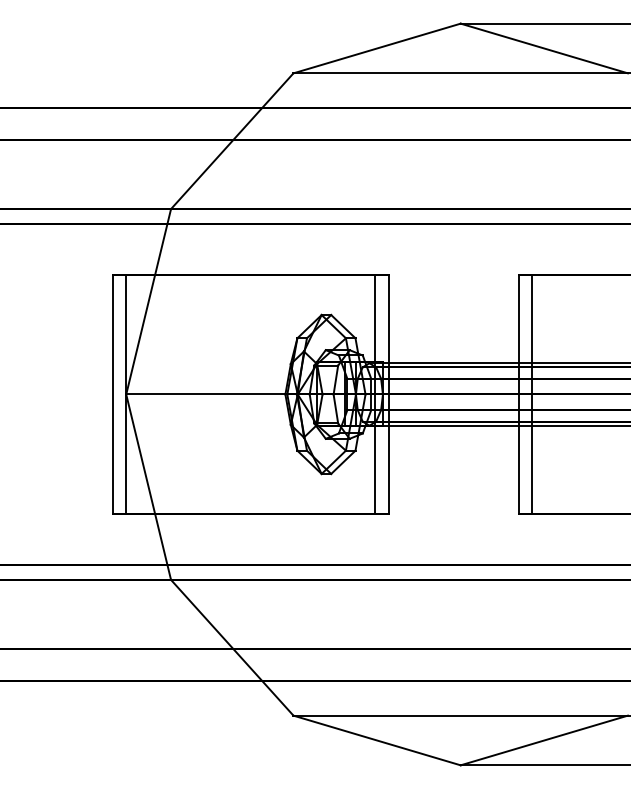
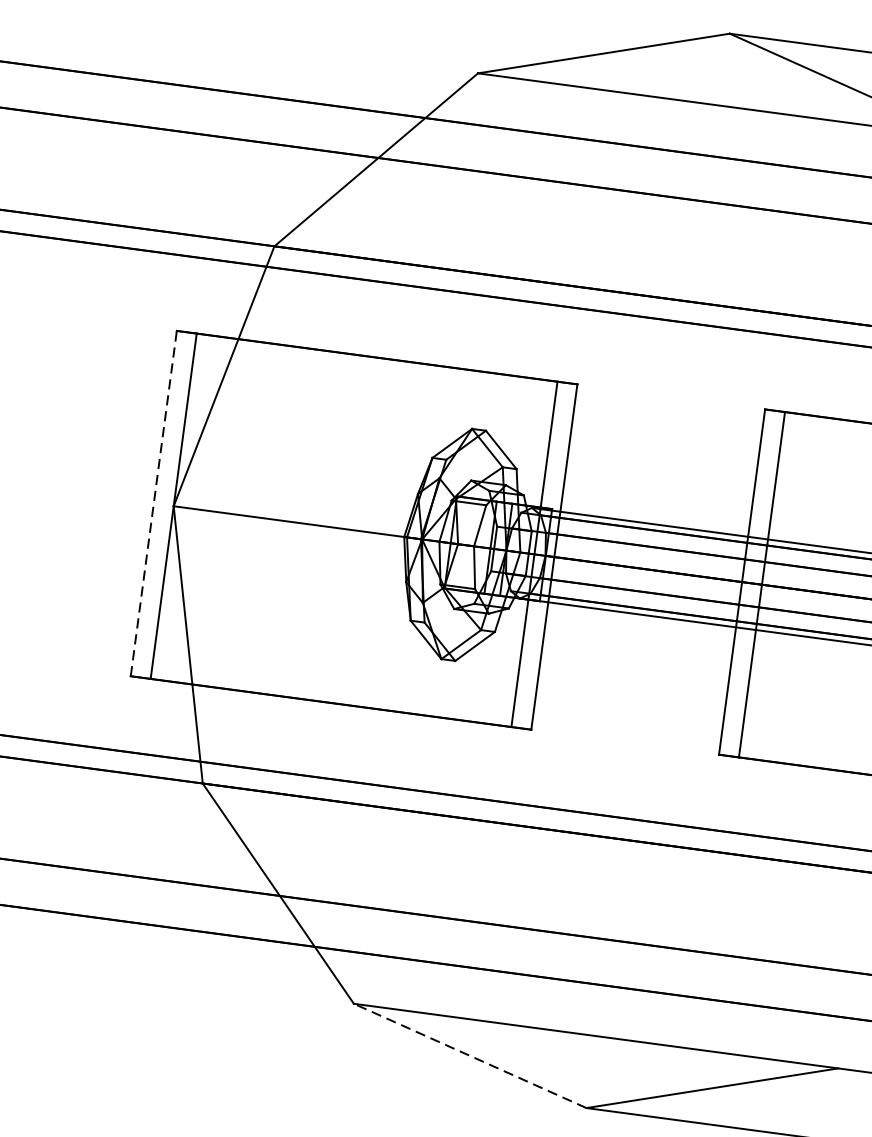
line: (112, 394) -> (153, 503), solid -> dashed
line: (376, 740) -> (469, 1055), solid -> dashed

